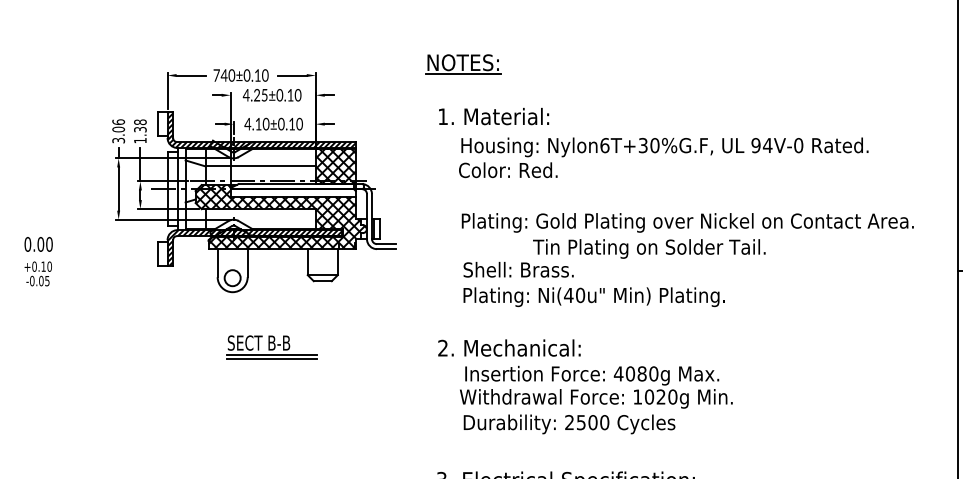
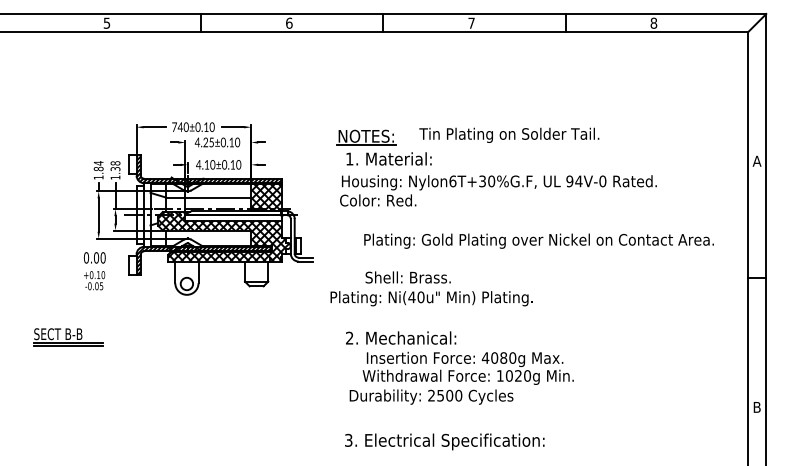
part: (463, 64) -> (366, 137), moved
text: (118, 131) -> (98, 170), 3.06 -> 1.84
text: (663, 157) -> (498, 190), moved
text: (649, 247) -> (509, 134), moved
text: (38, 262) -> (94, 271), moved
text: (594, 296) -> (431, 298), moved
part: (272, 347) -> (68, 337), moved
text: (569, 423) -> (431, 396), moved

